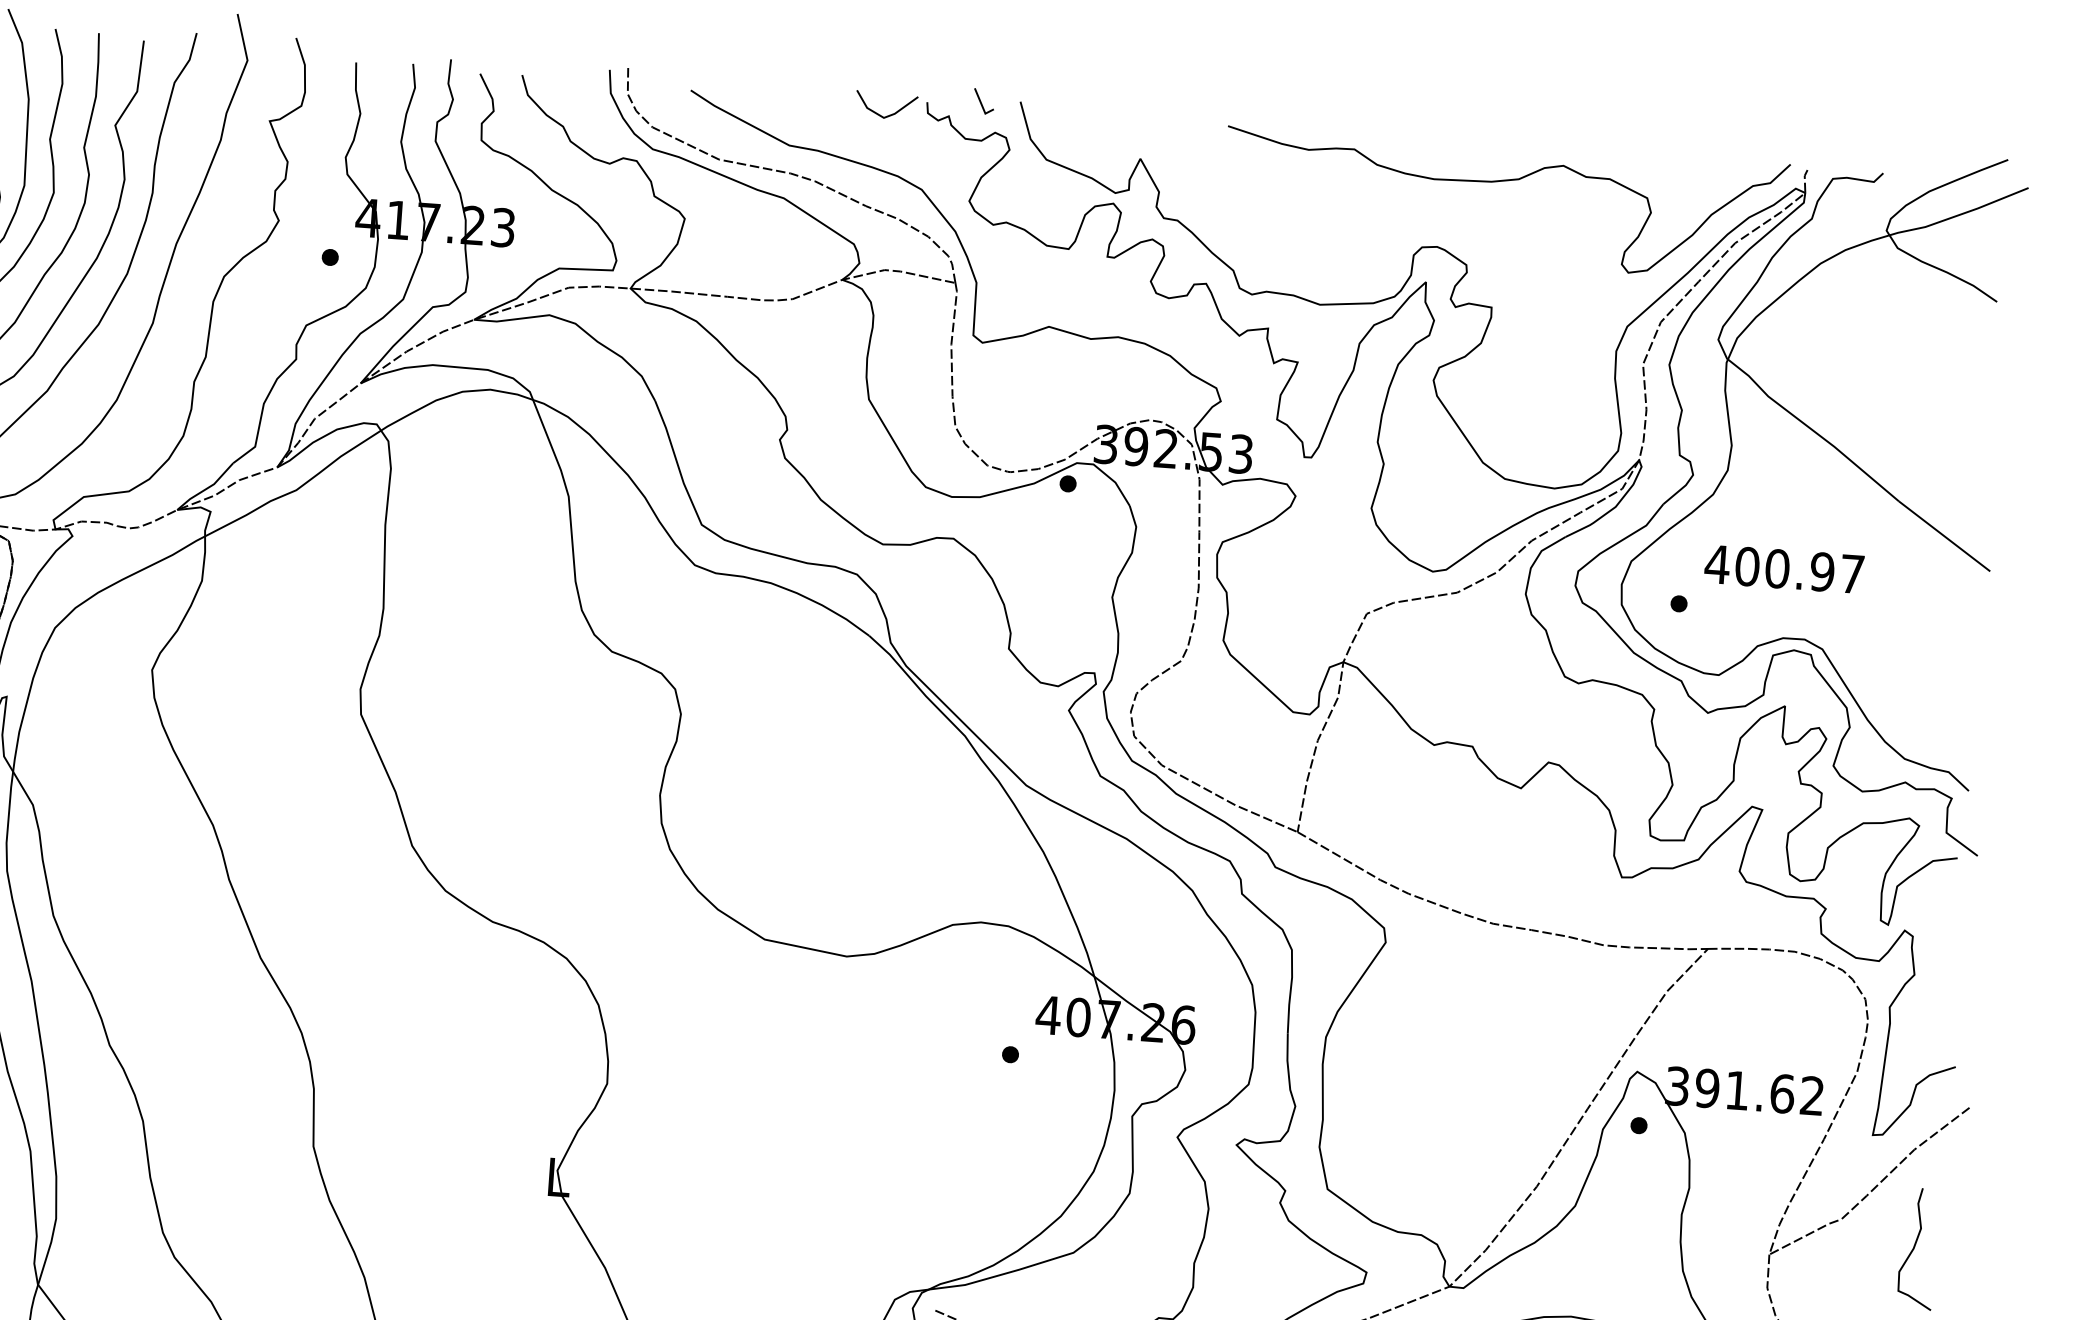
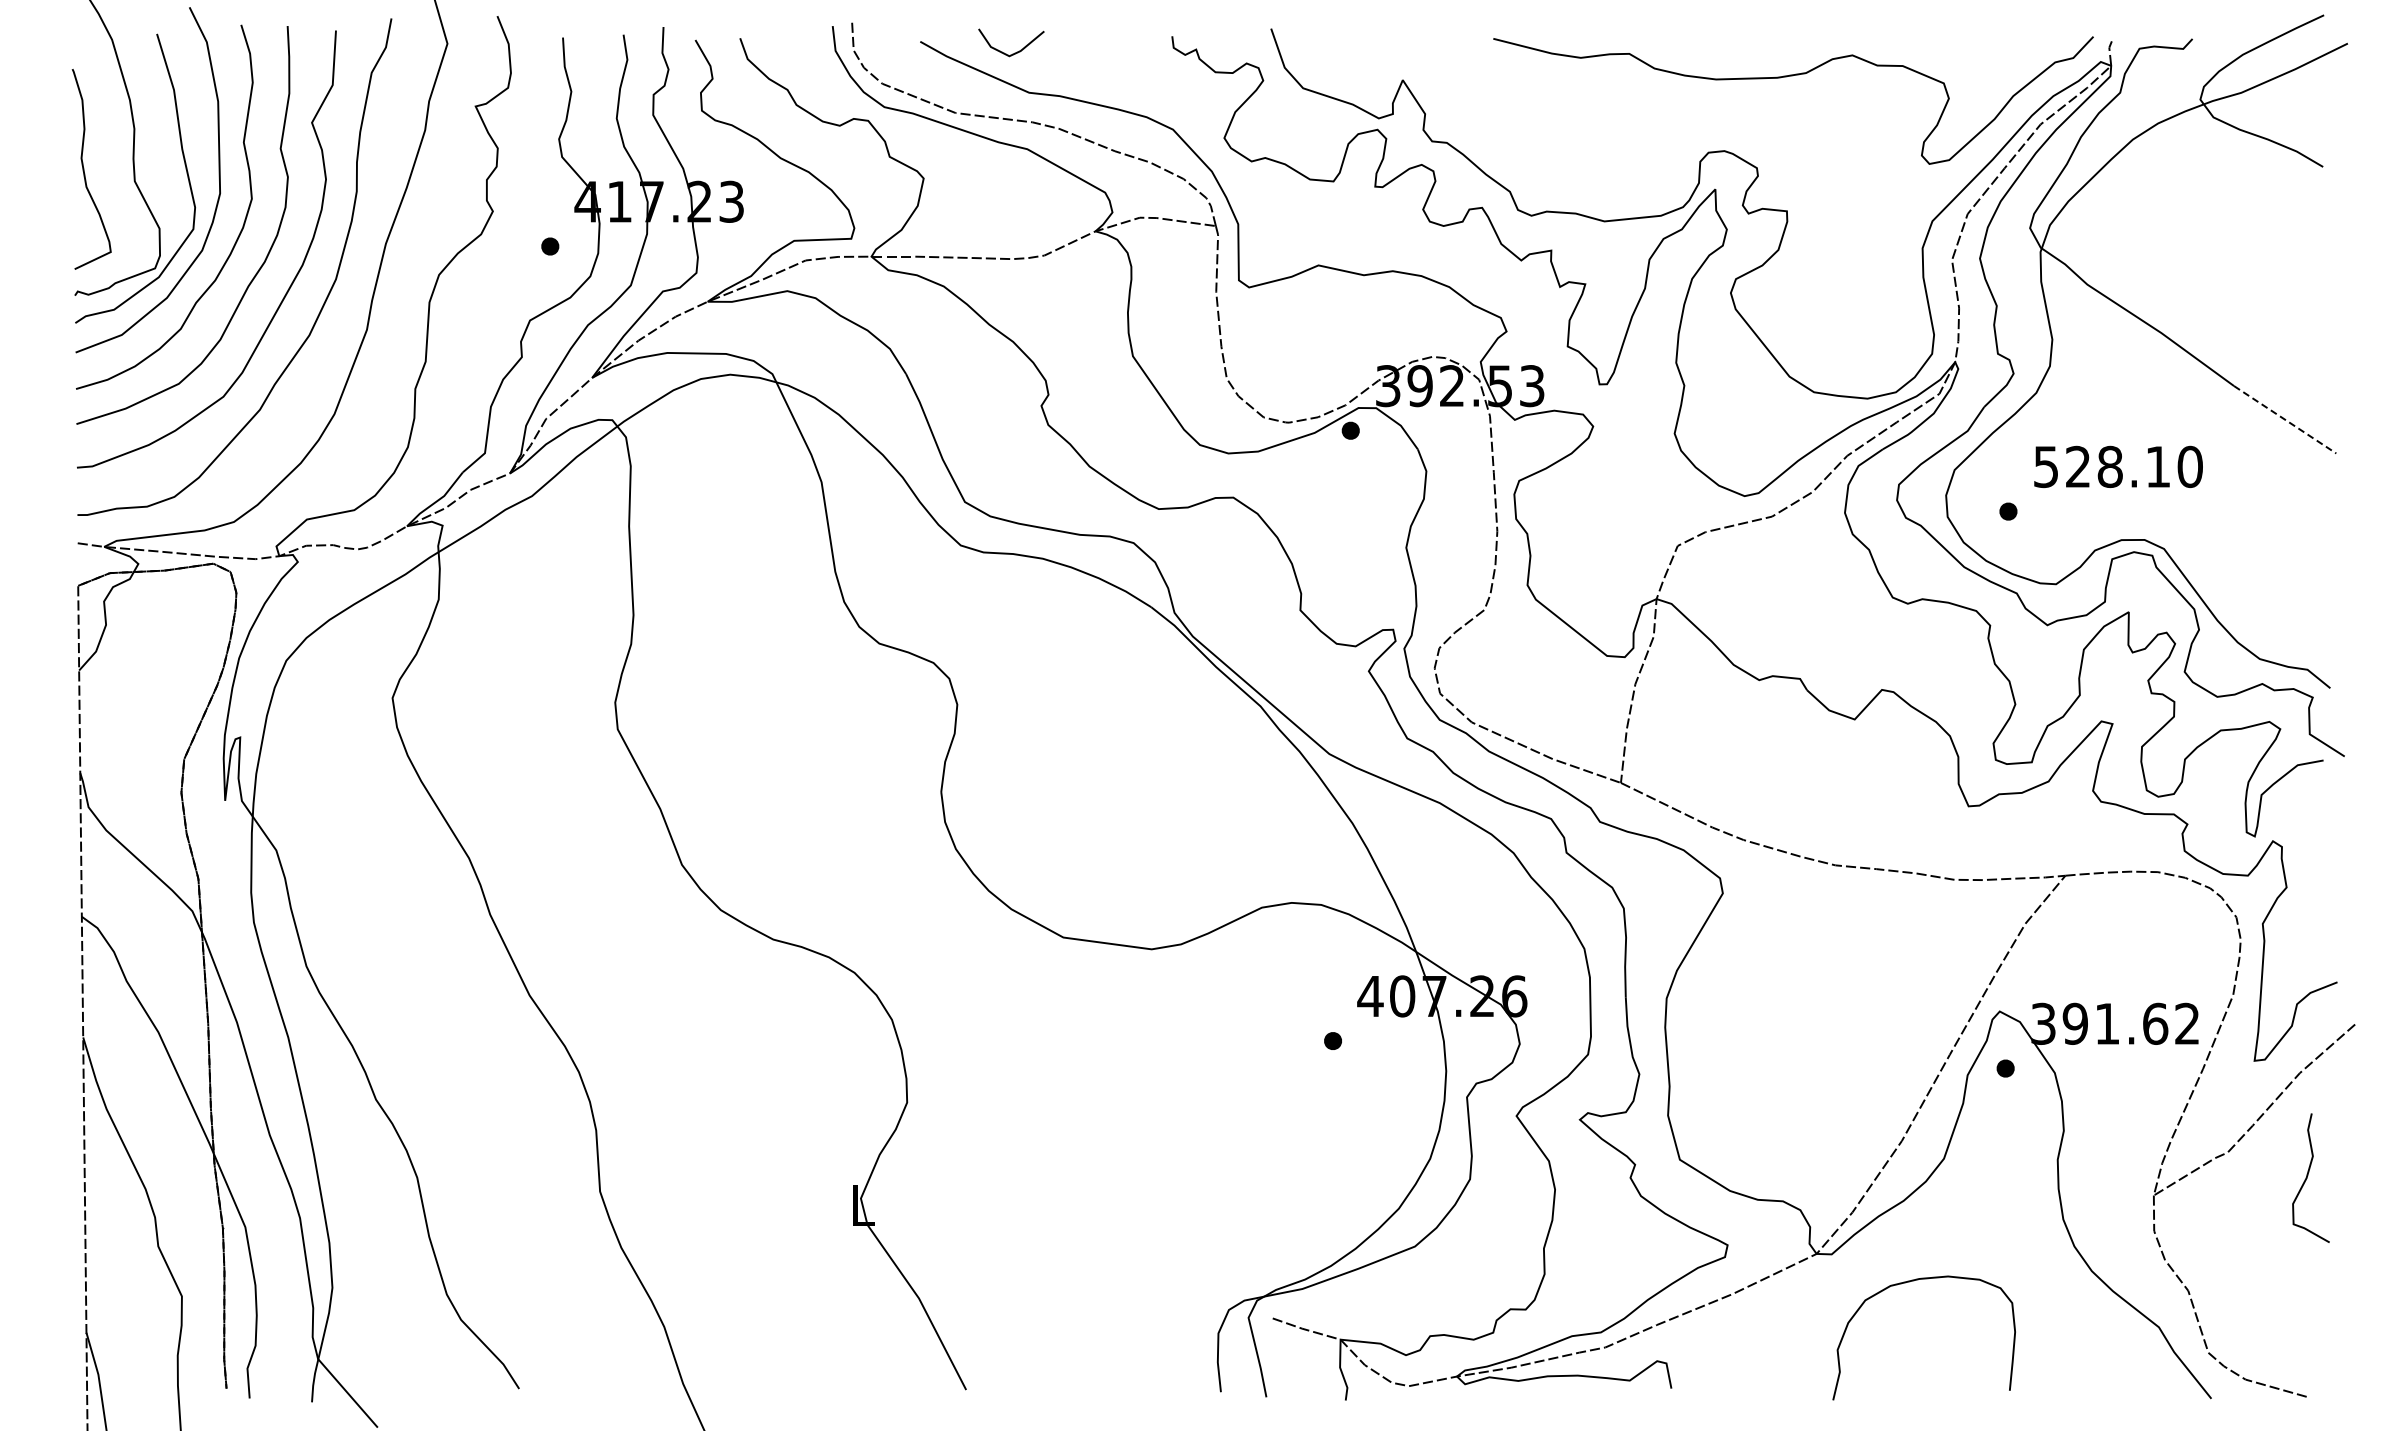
line: (982, 102) -> (1230, 32), removed
line: (888, 114) -> (1014, 52), moved
line: (1944, 537) -> (2285, 420), solid -> dashed
text: (1784, 568) -> (2117, 466), 400.97 -> 528.10

